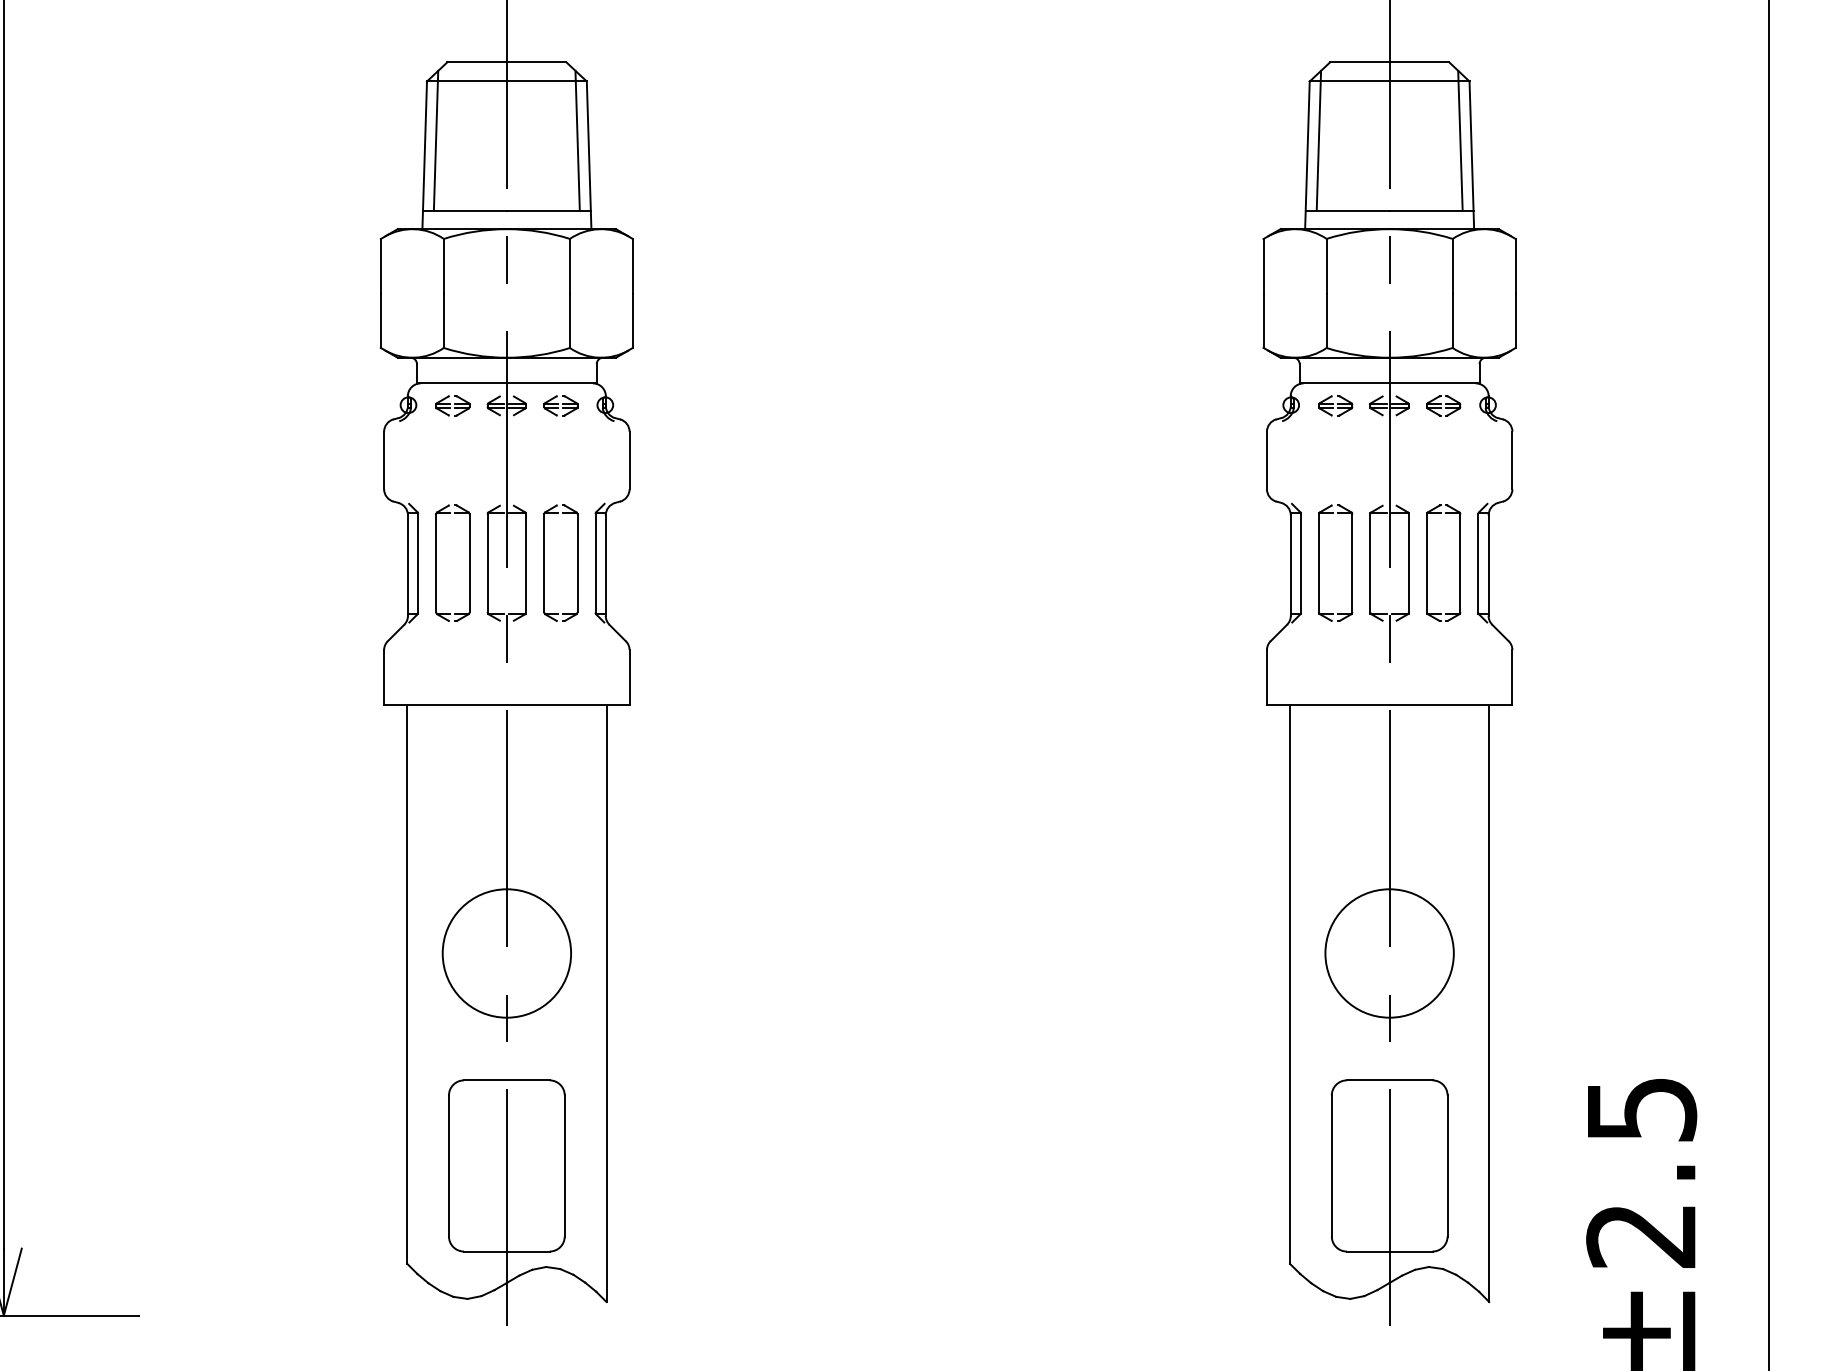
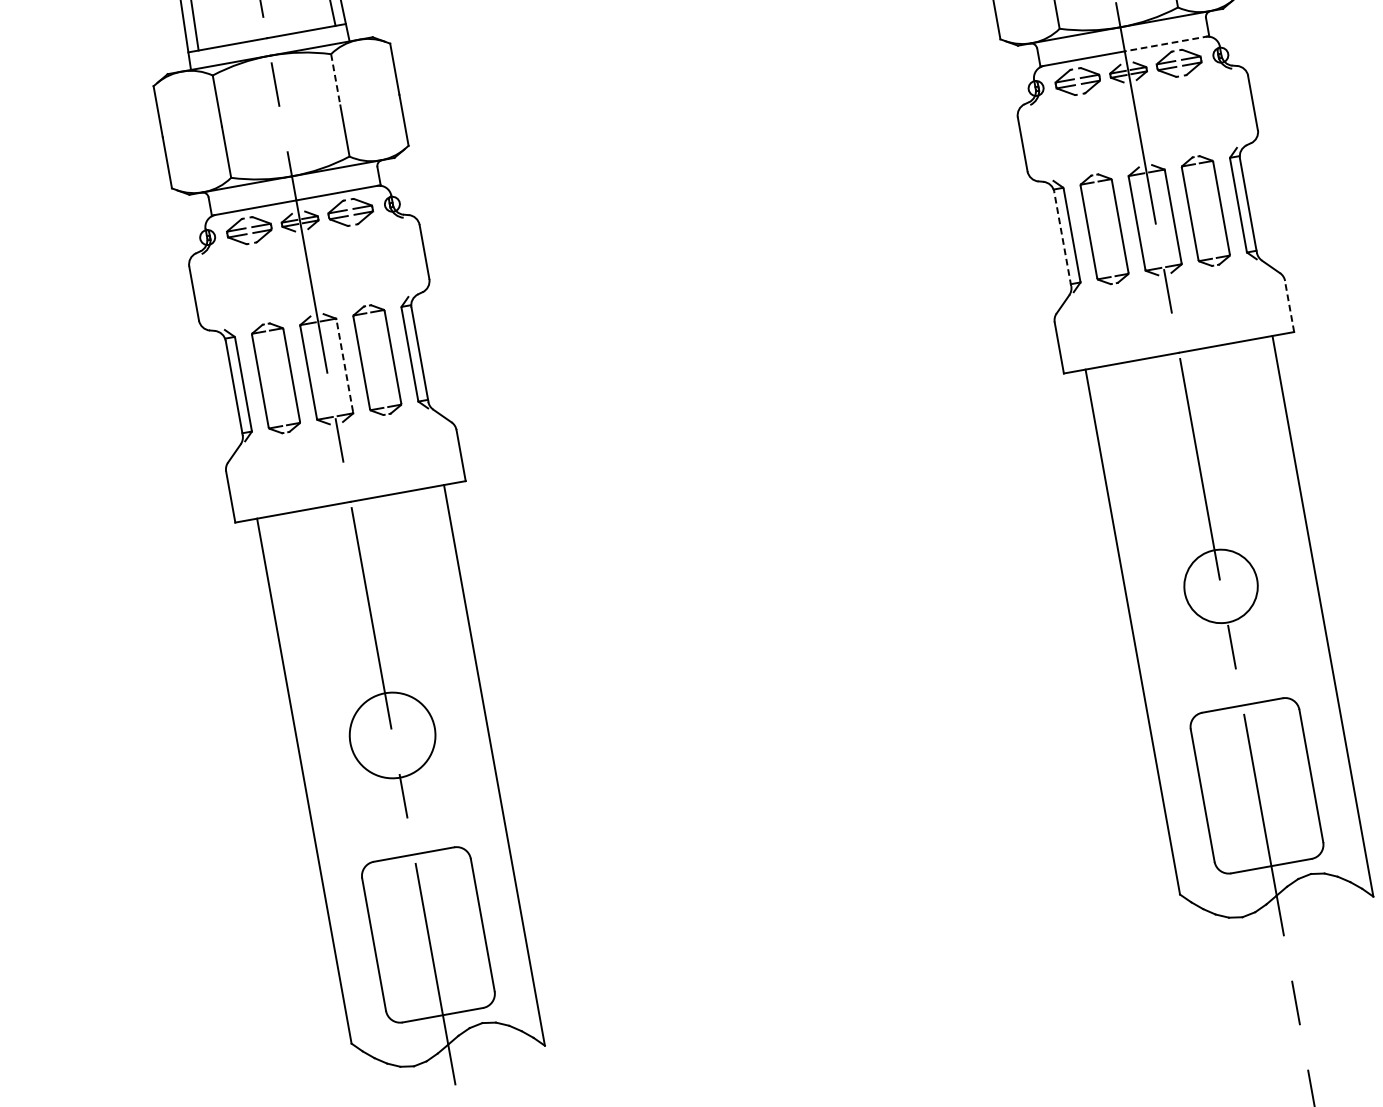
line: (569, 266) -> (335, 80), solid -> dashed
line: (1434, 383) -> (1166, 43), solid -> dashed
part: (452, 405) -> (249, 230), size x1.4
part: (560, 405) -> (350, 212), size x1.4
part: (1335, 405) -> (1077, 81), size x1.4
part: (1443, 405) -> (1179, 63), size x1.4
line: (526, 563) -> (345, 366), solid -> dashed
line: (1290, 565) -> (1062, 239), solid -> dashed
line: (1512, 676) -> (1289, 305), solid -> dashed
circle: (506, 953) -> (392, 735), size x0.7
circle: (1389, 953) -> (1220, 586), size x0.6

